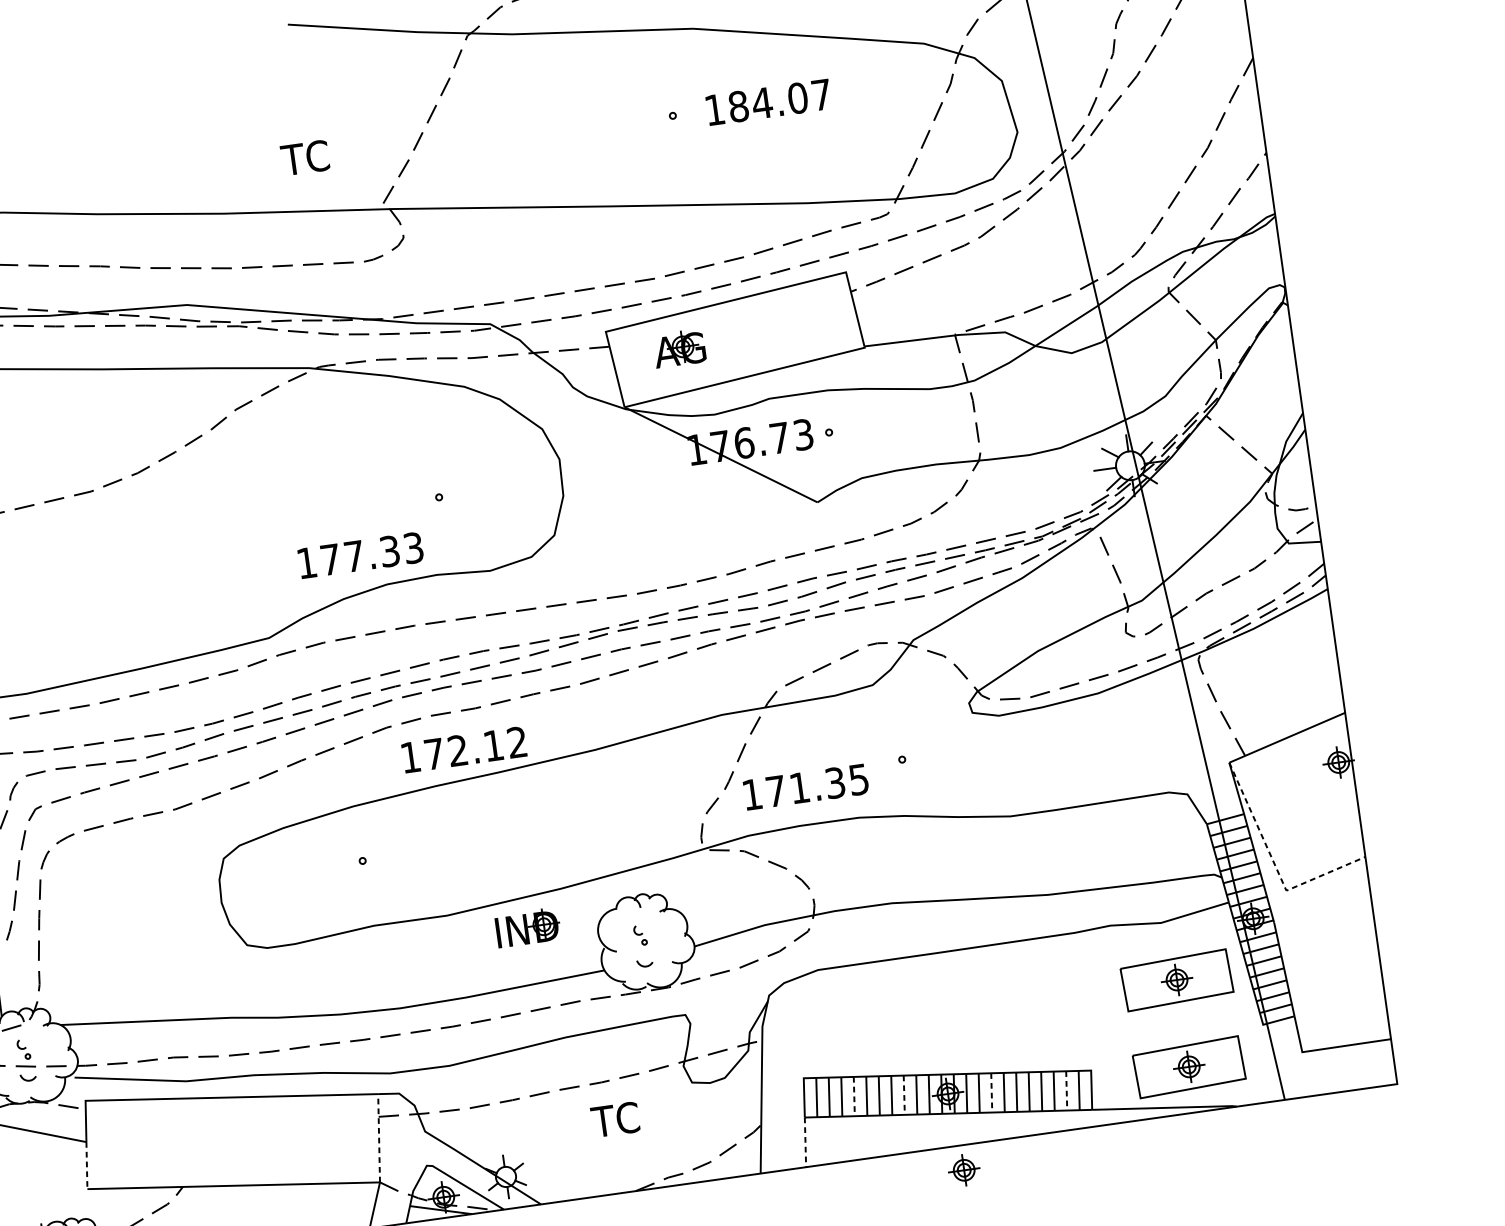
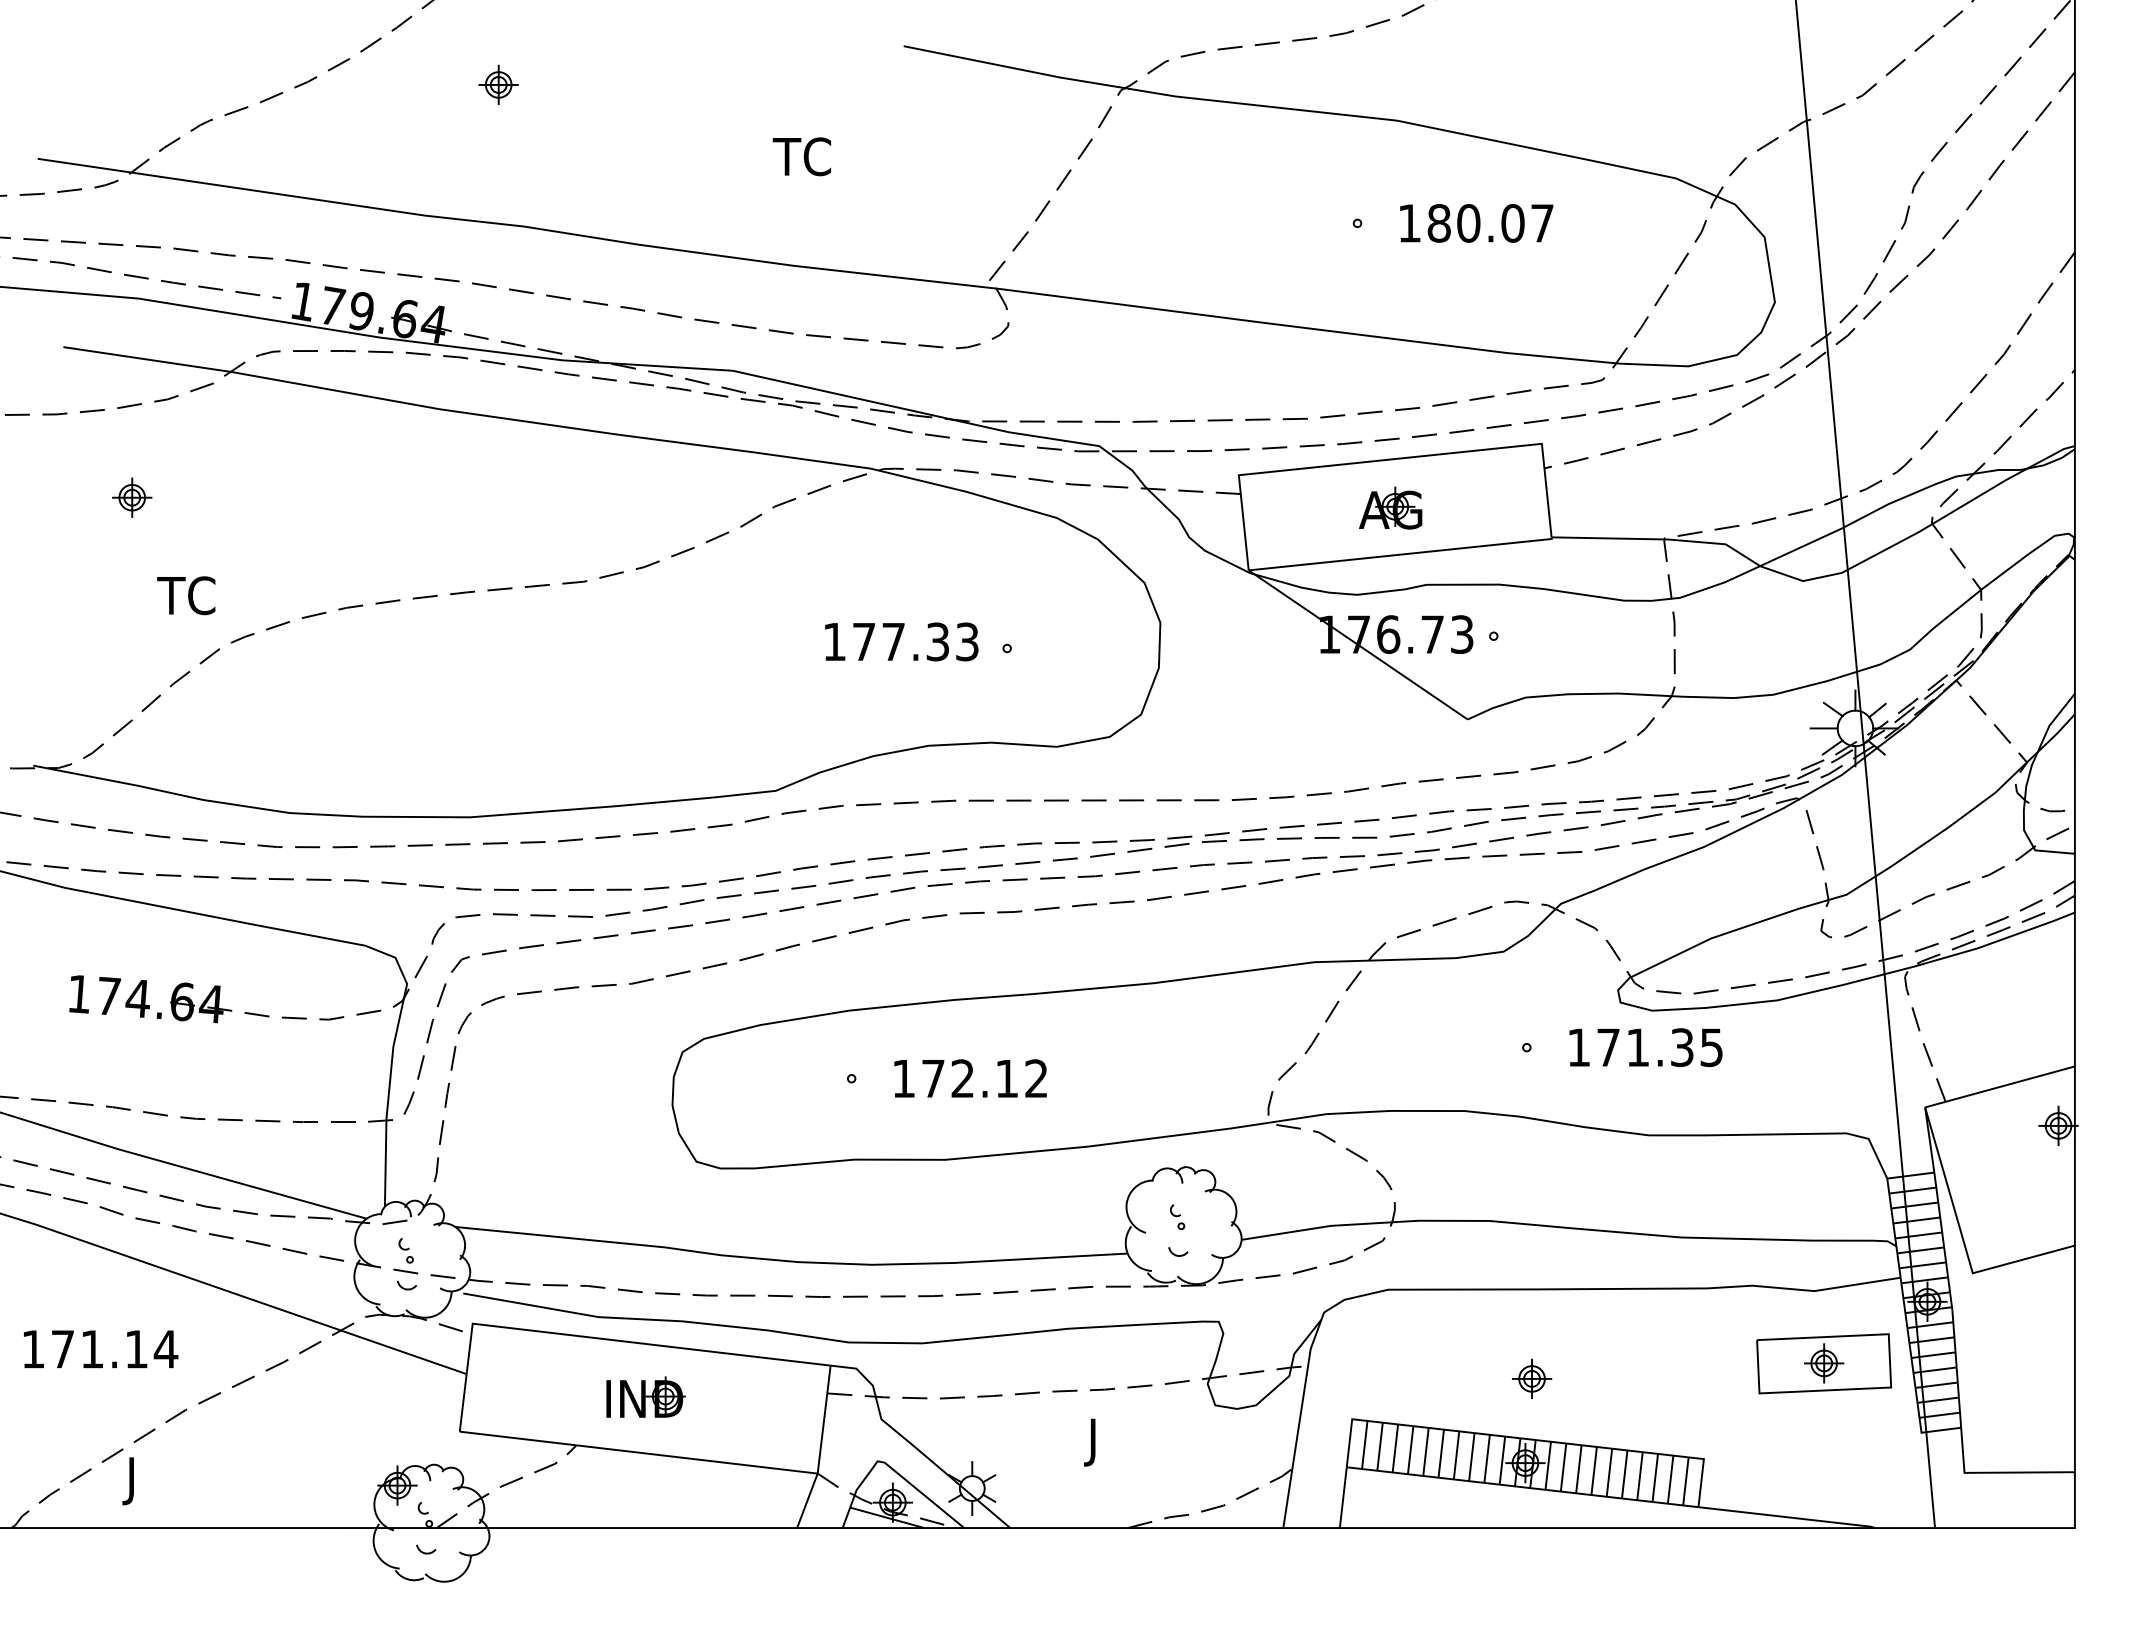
text: (762, 103) -> (1468, 223), 184.07 -> 180.07
text: (304, 157) -> (801, 156), moved
part: (679, 347) -> (1390, 507), moved
text: (360, 555) -> (901, 641), moved
text: (464, 749) -> (970, 1078), moved
text: (805, 787) -> (1645, 1047), moved
line: (1275, 866) -> (1963, 1241), dashed -> solid
part: (527, 927) -> (645, 1396), moved
part: (1189, 1066) -> (1824, 1471), removed
line: (1066, 1091) -> (1670, 1480), dashed -> solid
line: (991, 1093) -> (1578, 1469), dashed -> solid
line: (904, 1095) -> (1471, 1457), dashed -> solid
line: (854, 1096) -> (1410, 1450), dashed -> solid
text: (615, 1123) -> (1114, 1442), TC -> J
line: (379, 1138) -> (824, 1419), dashed -> solid
line: (805, 1142) -> (1343, 1497), dashed -> solid
line: (87, 1165) -> (463, 1402), dashed -> solid
part: (964, 1169) -> (1532, 1378), moved

